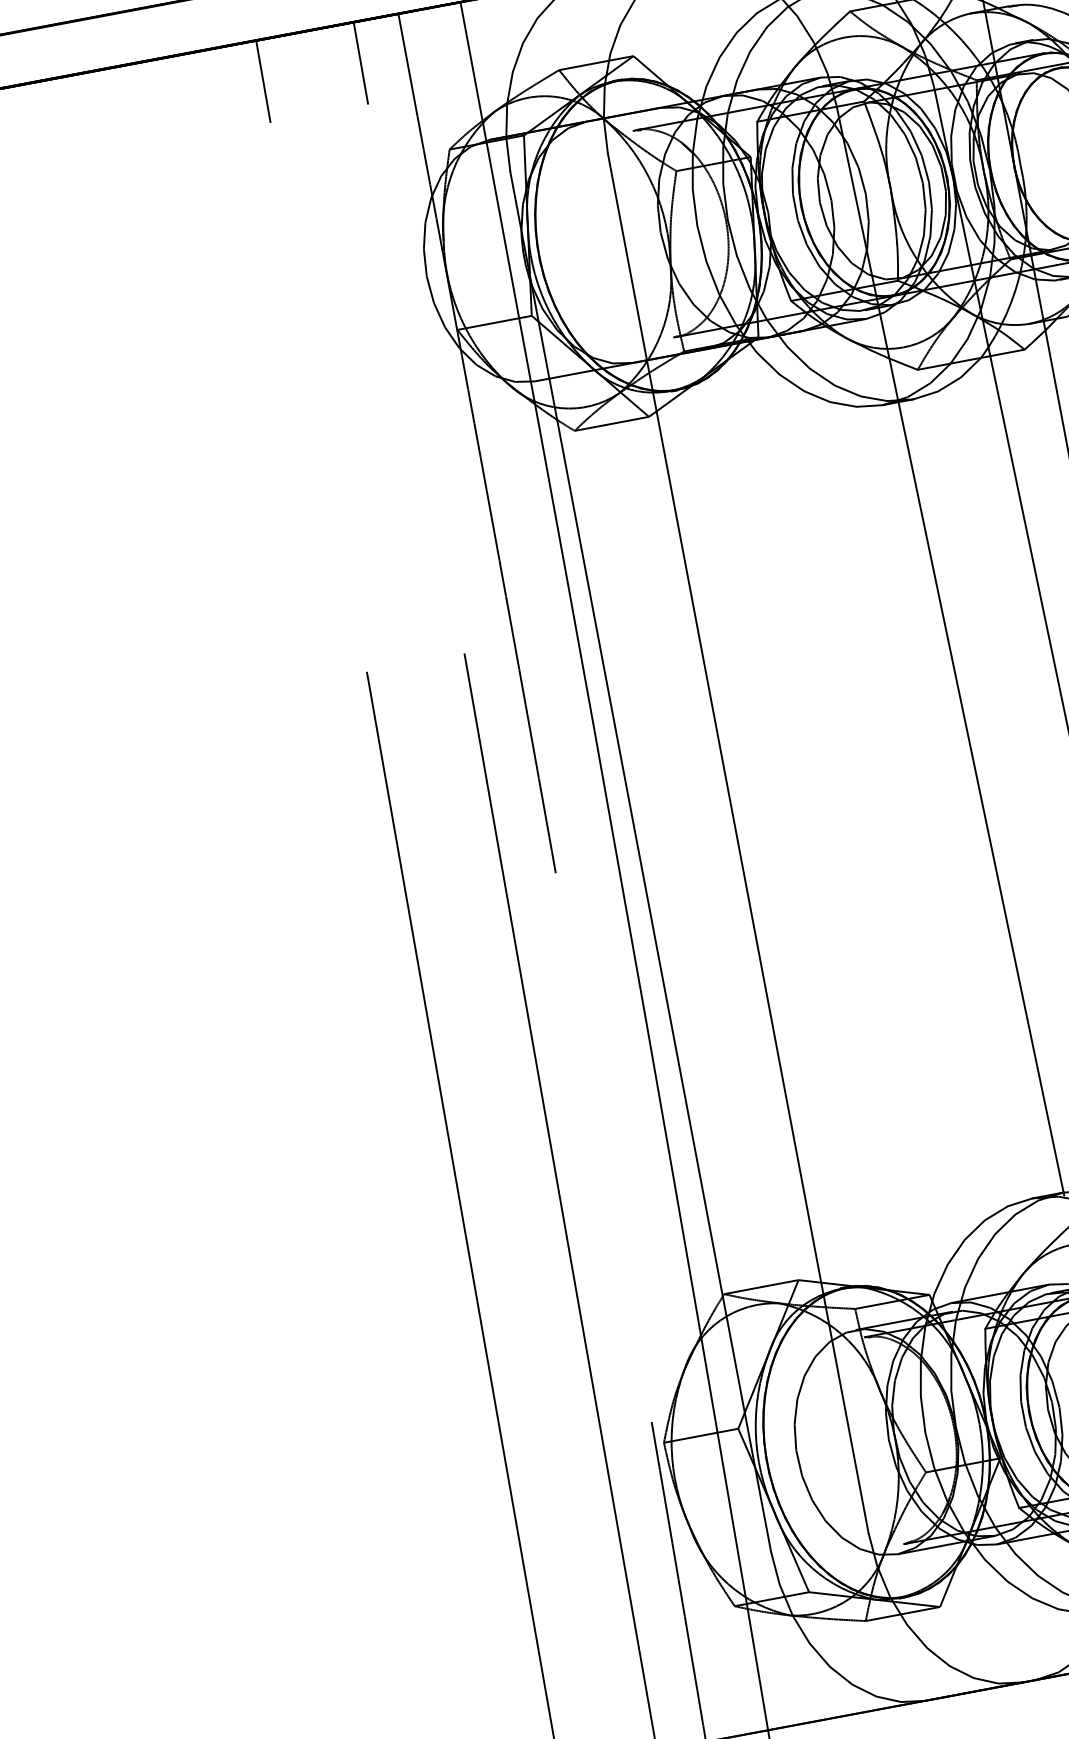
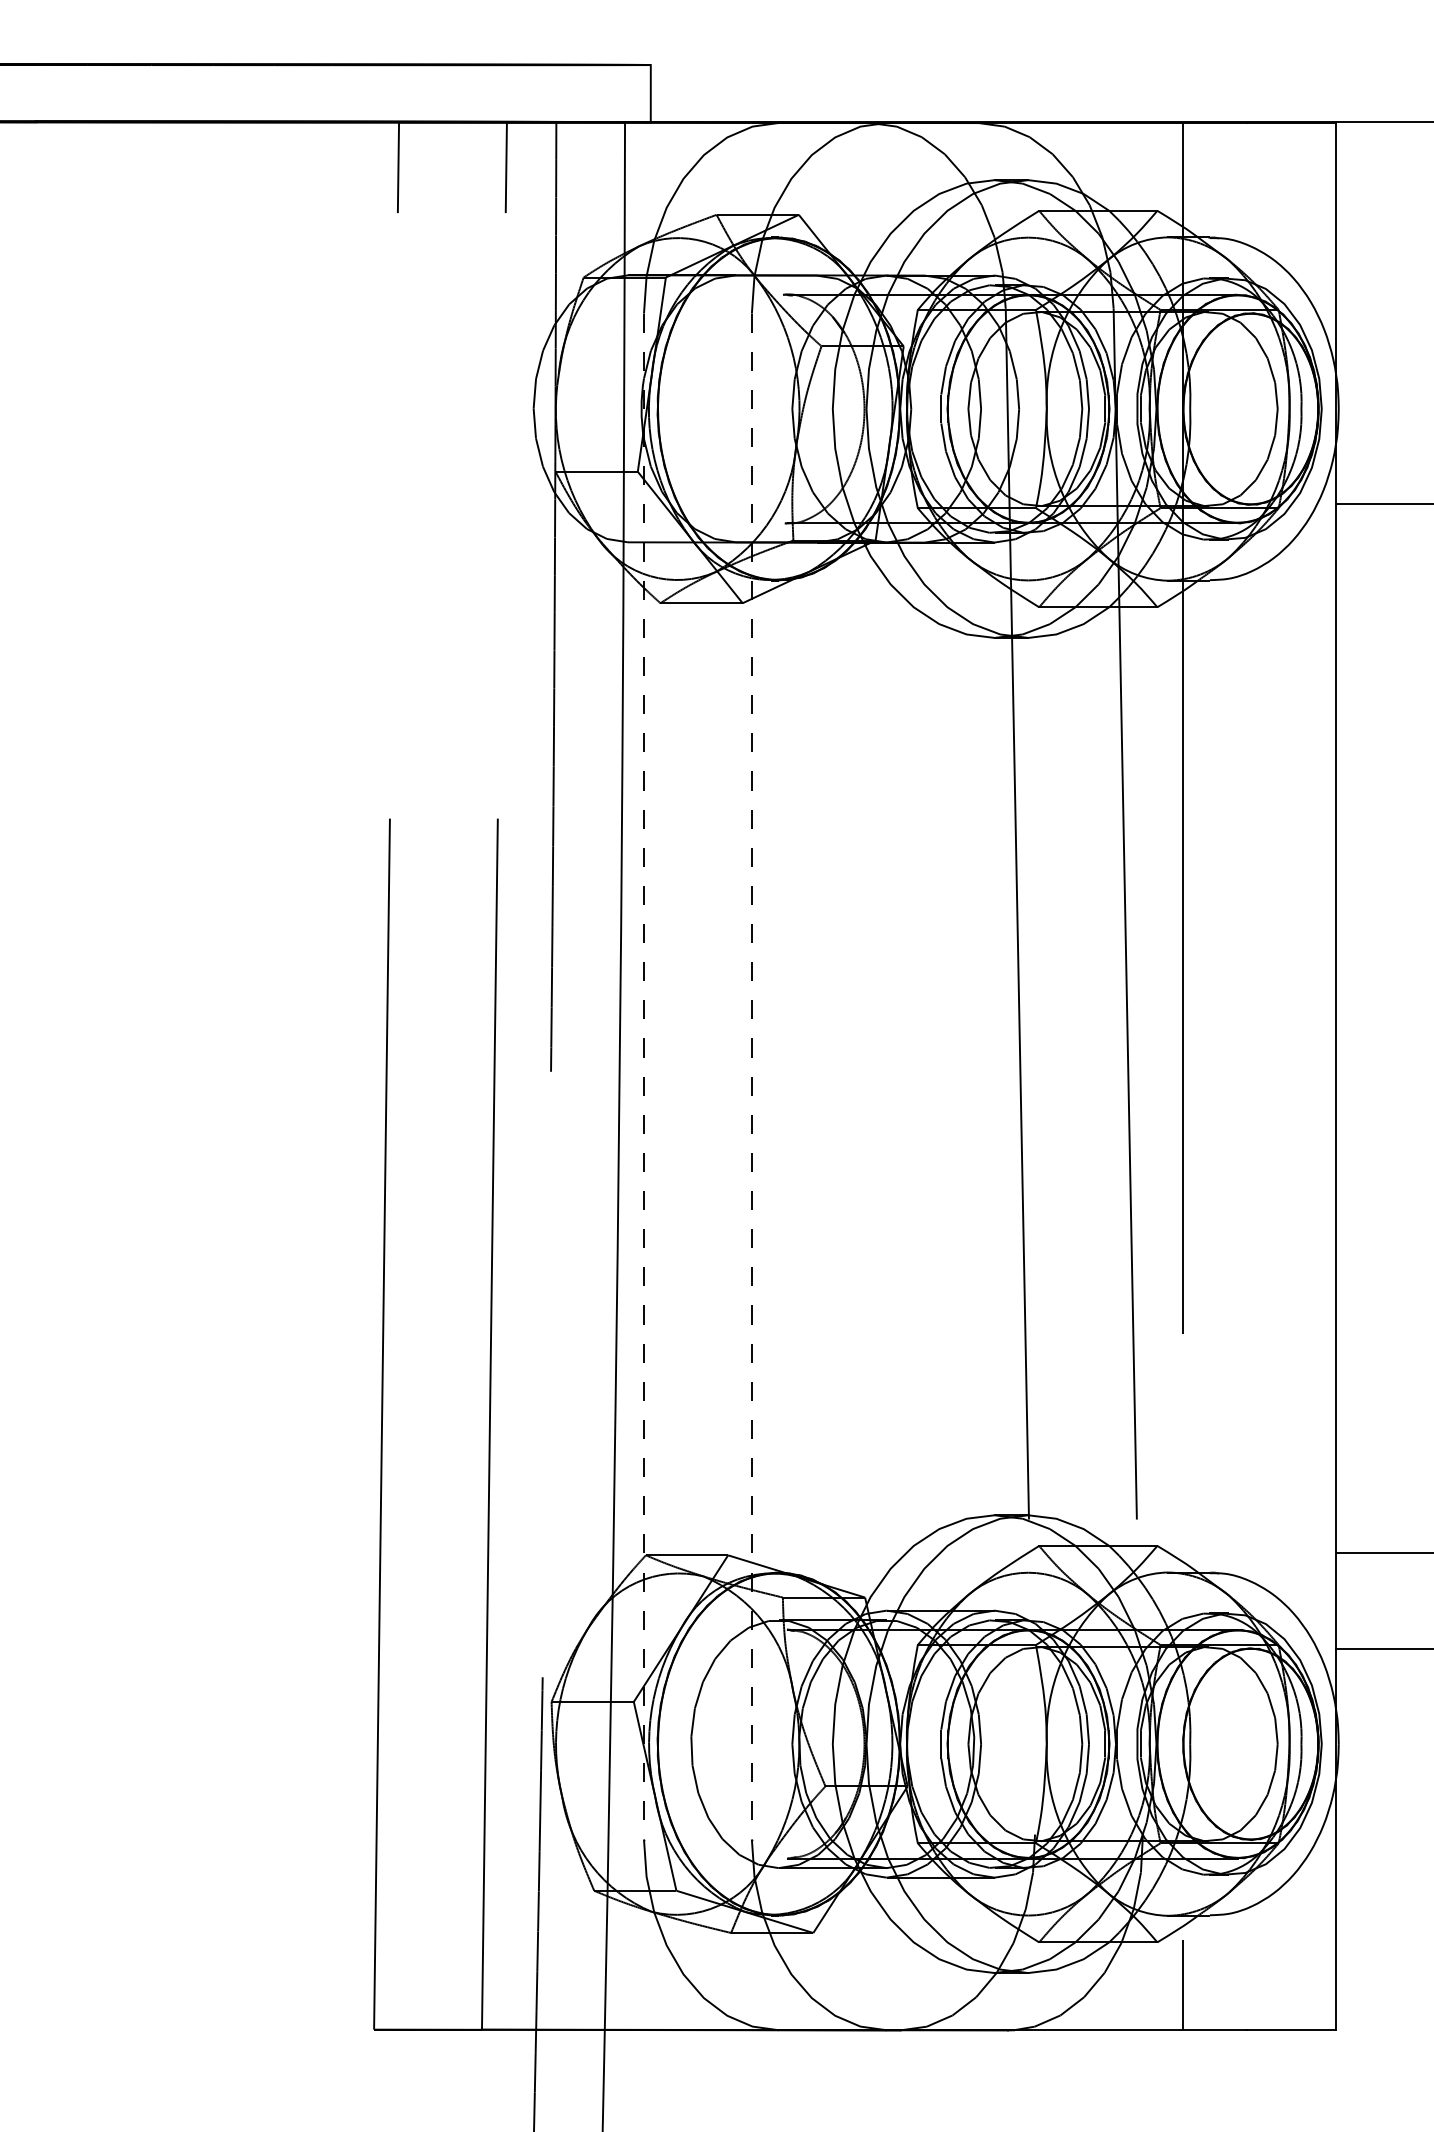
line: (737, 843) -> (751, 1076), solid -> dashed
line: (640, 861) -> (643, 1076), solid -> dashed

